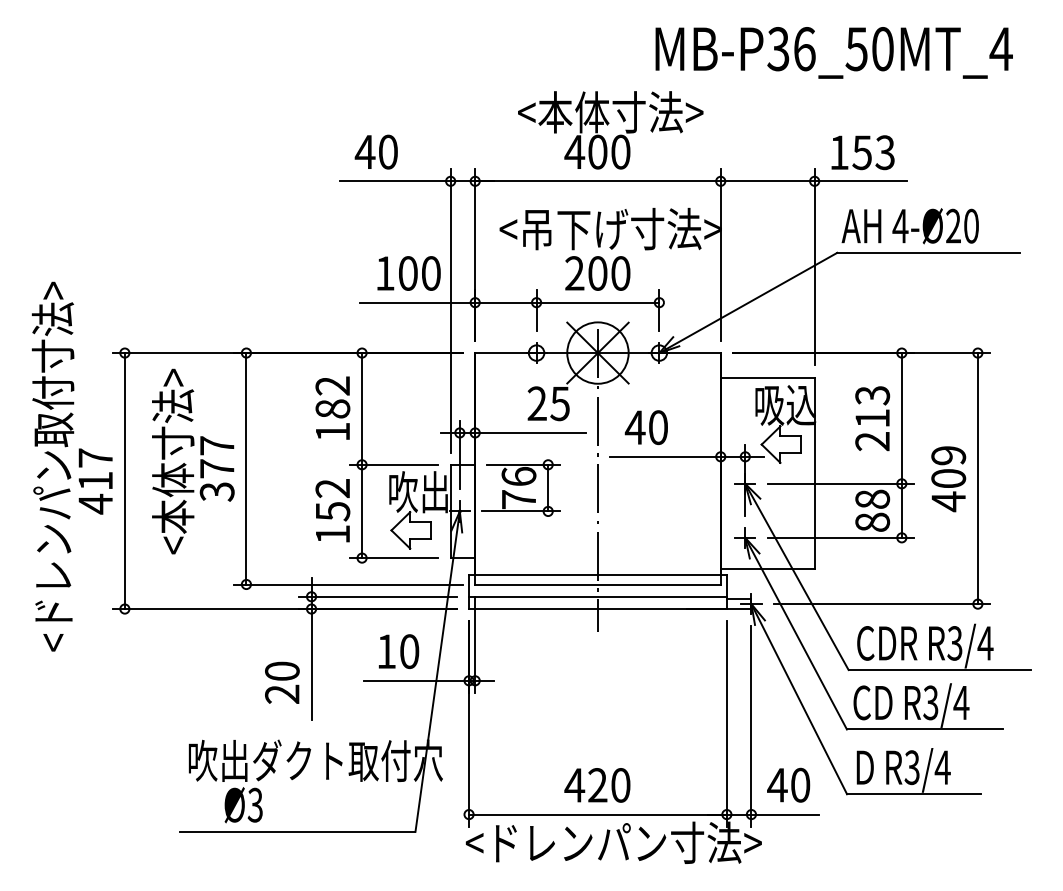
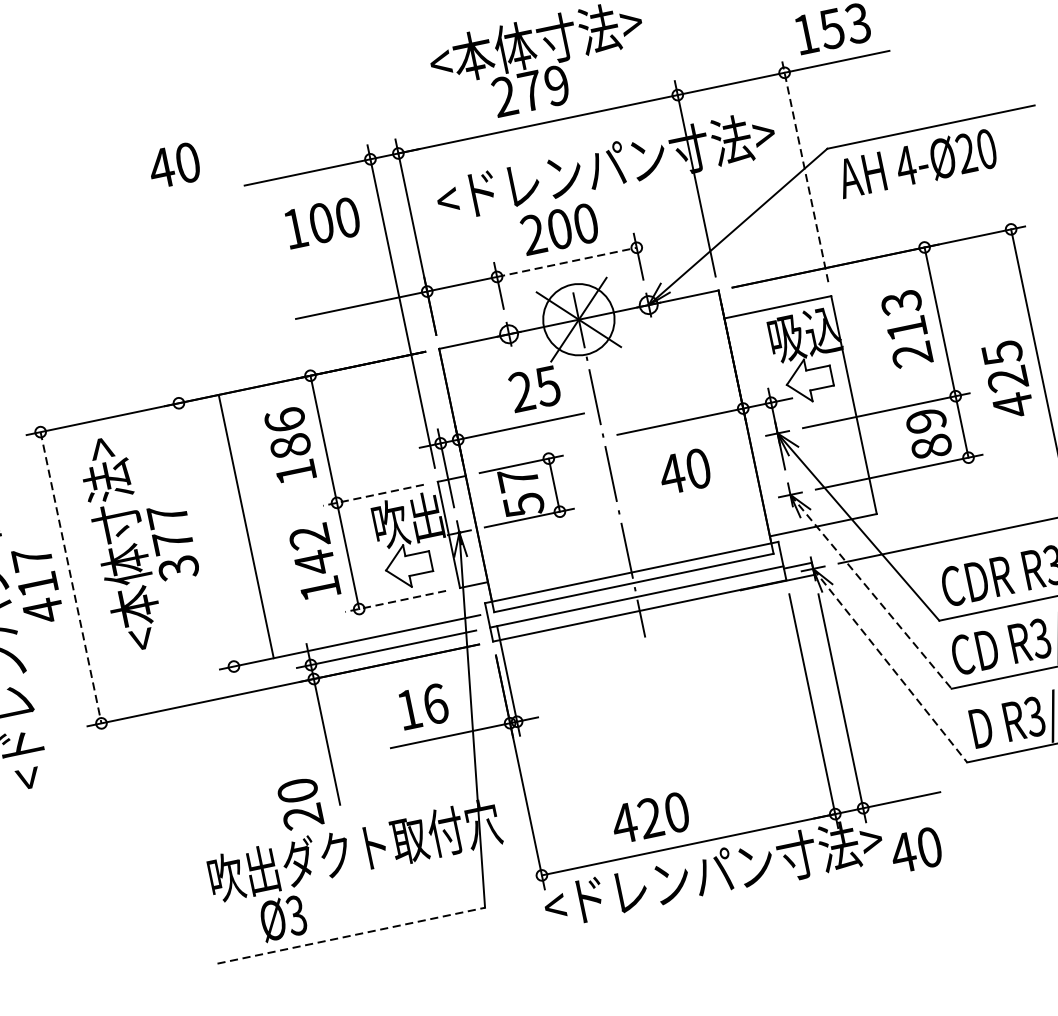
text: (375, 151) -> (173, 165), moved
text: (597, 151) -> (530, 90), 400 -> 279
text: (909, 226) -> (916, 164), moved
text: (659, 228) -> (619, 163), <吊下げ寸法> -> <ドレンパン寸法>
line: (814, 266) -> (804, 169), solid -> dashed
text: (408, 273) -> (321, 223), moved
line: (598, 302) -> (567, 262), solid -> dashed
text: (332, 385) -> (284, 419), 182 -> 186
text: (645, 427) -> (683, 471), moved
line: (393, 464) -> (372, 495), solid -> dashed
text: (948, 467) -> (1004, 366), 409 -> 425
line: (246, 468) -> (246, 526), moved
line: (124, 481) -> (70, 578), solid -> dashed
text: (518, 488) -> (520, 492), 76 -> 57
text: (872, 498) -> (925, 419), 88 -> 89
text: (333, 511) -> (315, 562), 152 -> 142
line: (393, 558) -> (395, 602), solid -> dashed
line: (796, 634) -> (871, 592), solid -> dashed
text: (409, 651) -> (435, 704), 10 -> 16
text: (282, 682) -> (300, 803), moved
line: (799, 699) -> (890, 665), solid -> dashed
text: (788, 784) -> (915, 849), moved
text: (597, 785) -> (650, 818), moved
line: (297, 831) -> (350, 935), solid -> dashed

